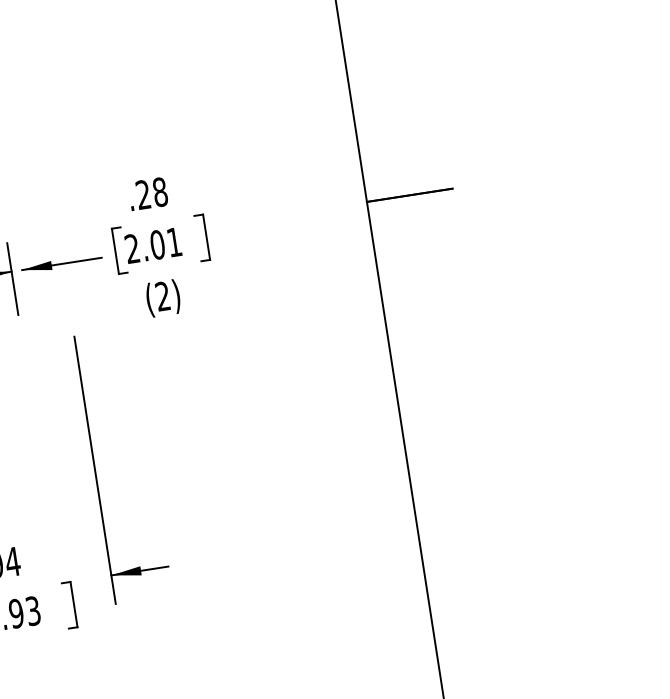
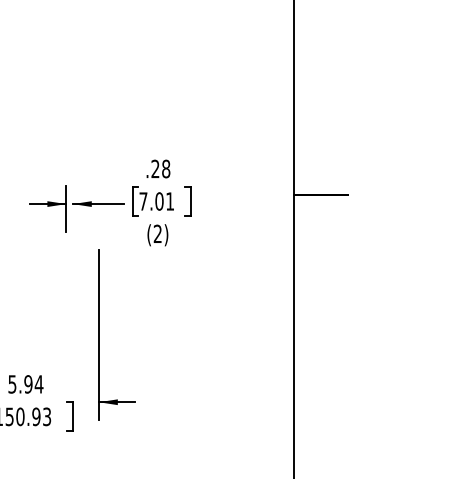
text: (132, 248) -> (143, 201), 2.01 -> 7.01

